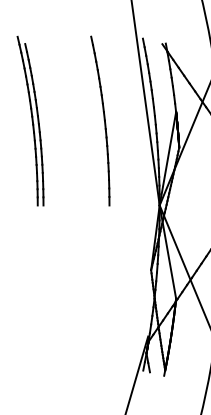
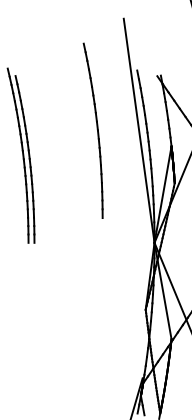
part: (100, 120) -> (93, 130), moved

